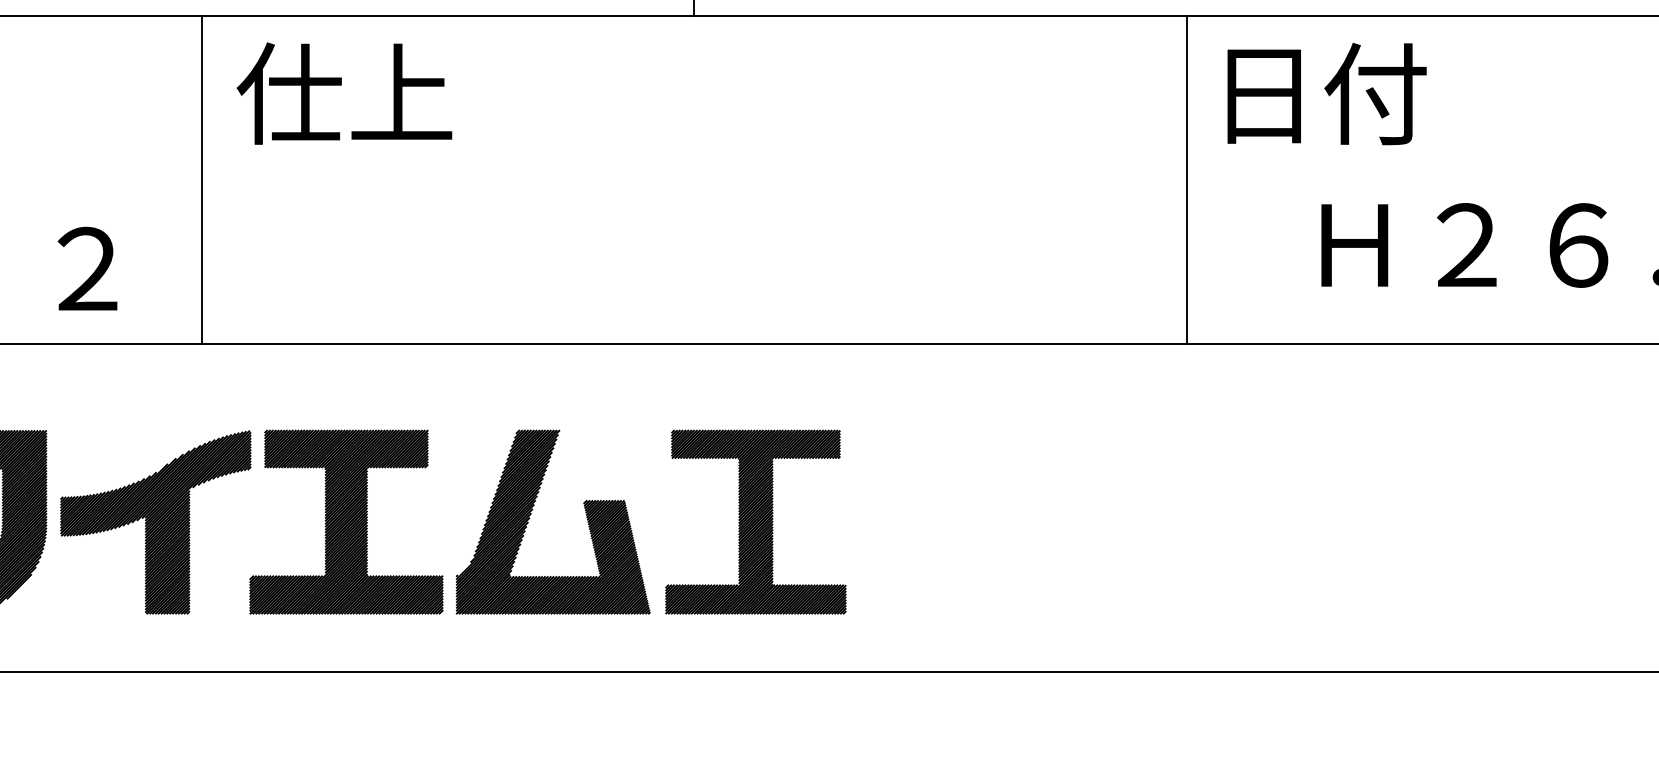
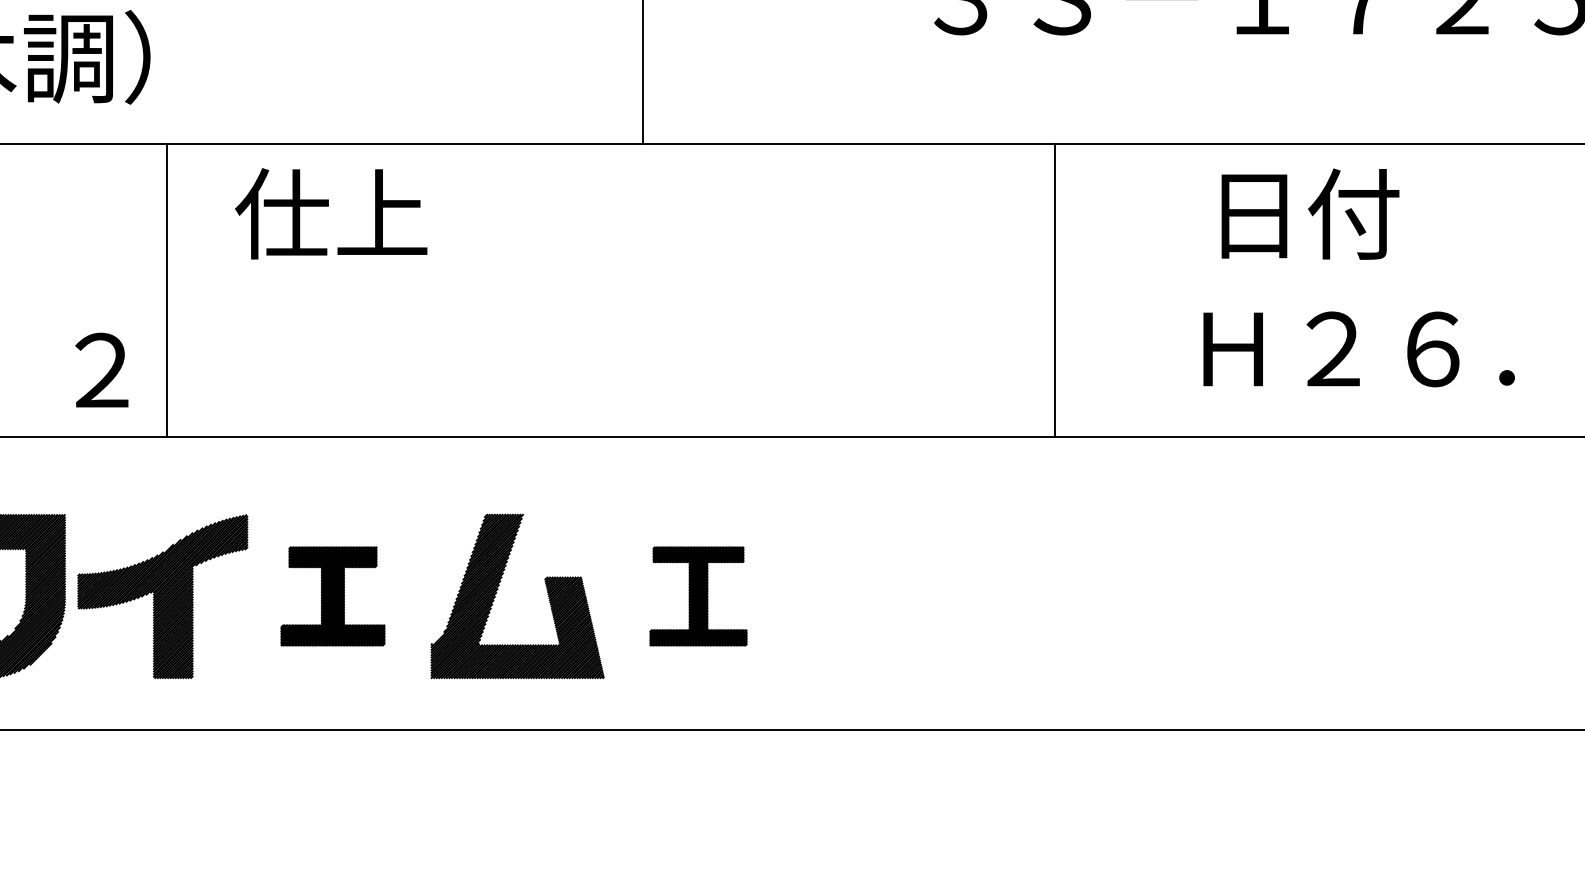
text: (1327, 93) -> (1310, 213), moved
line: (201, 179) -> (166, 290), moved
line: (1187, 179) -> (1055, 290), moved
part: (345, 522) -> (332, 596), size x0.6
part: (755, 522) -> (698, 596), size x0.6

